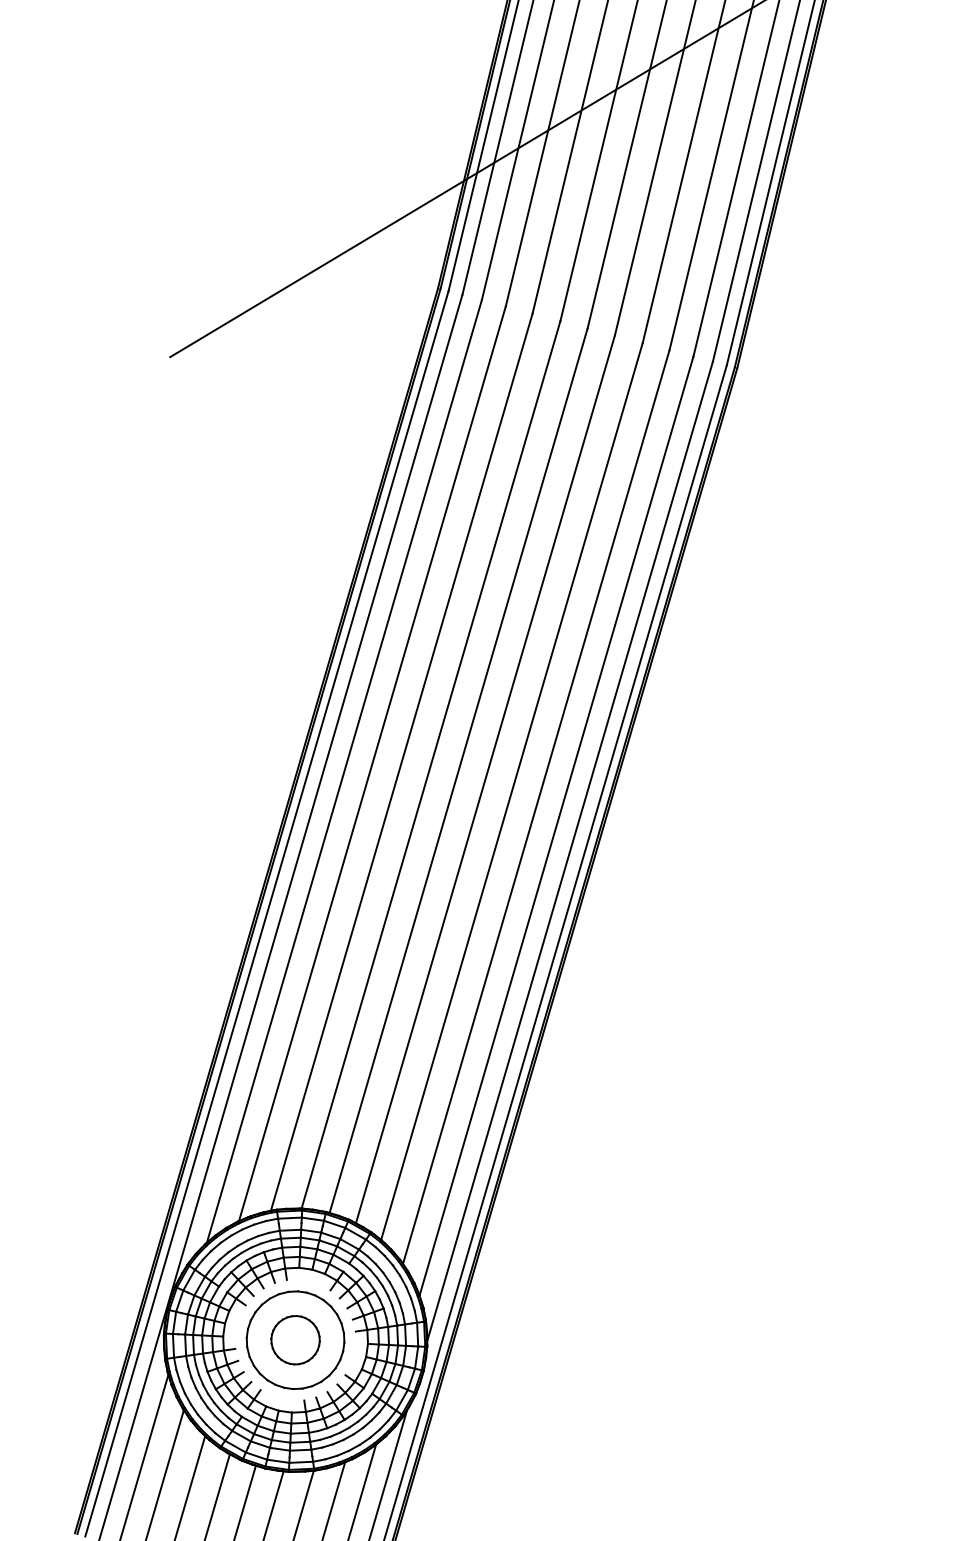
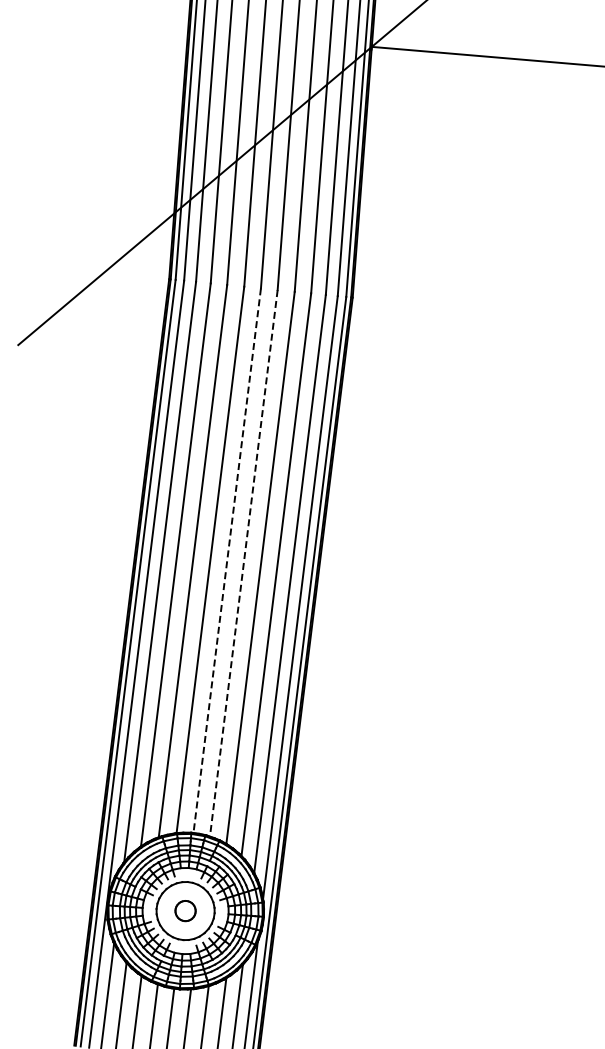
line: (458, 772) -> (227, 561), solid -> dashed
line: (484, 779) -> (243, 563), solid -> dashed
part: (295, 1339) -> (185, 910), size x0.7

